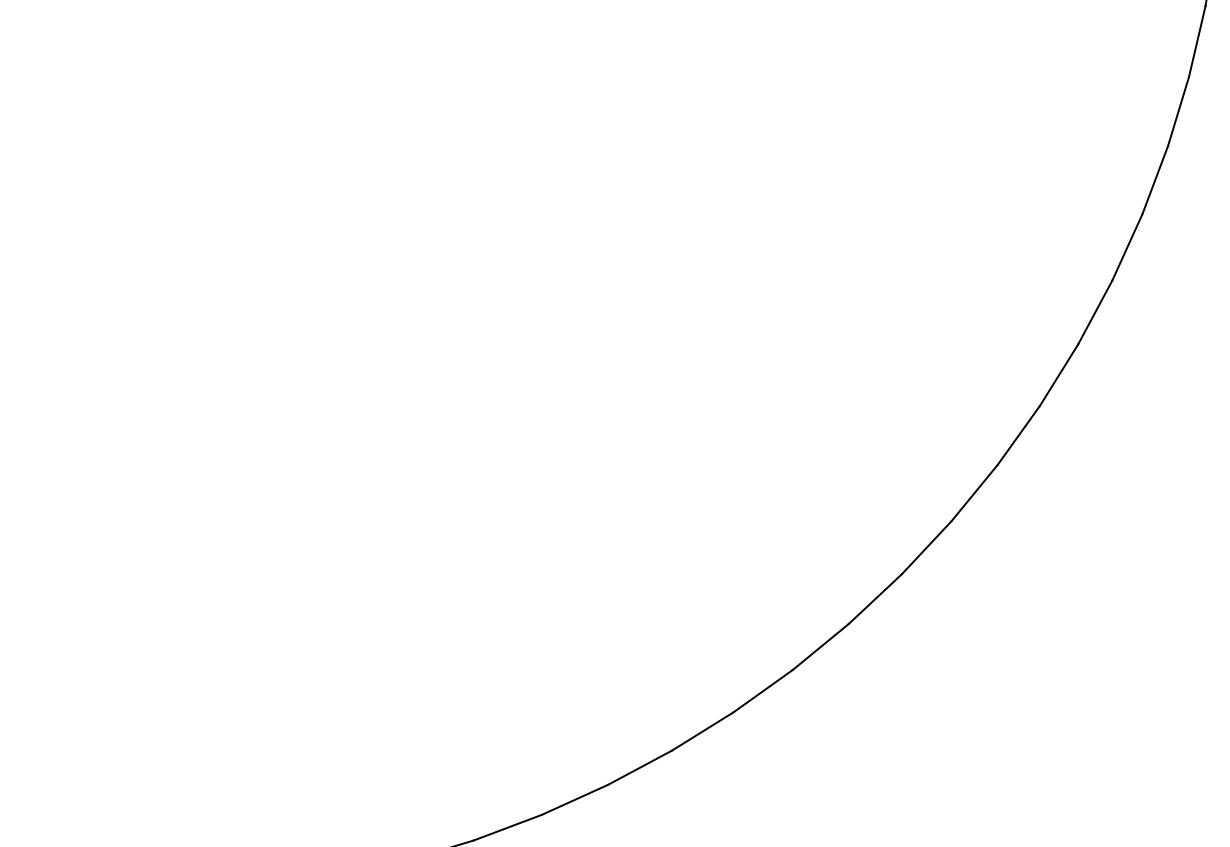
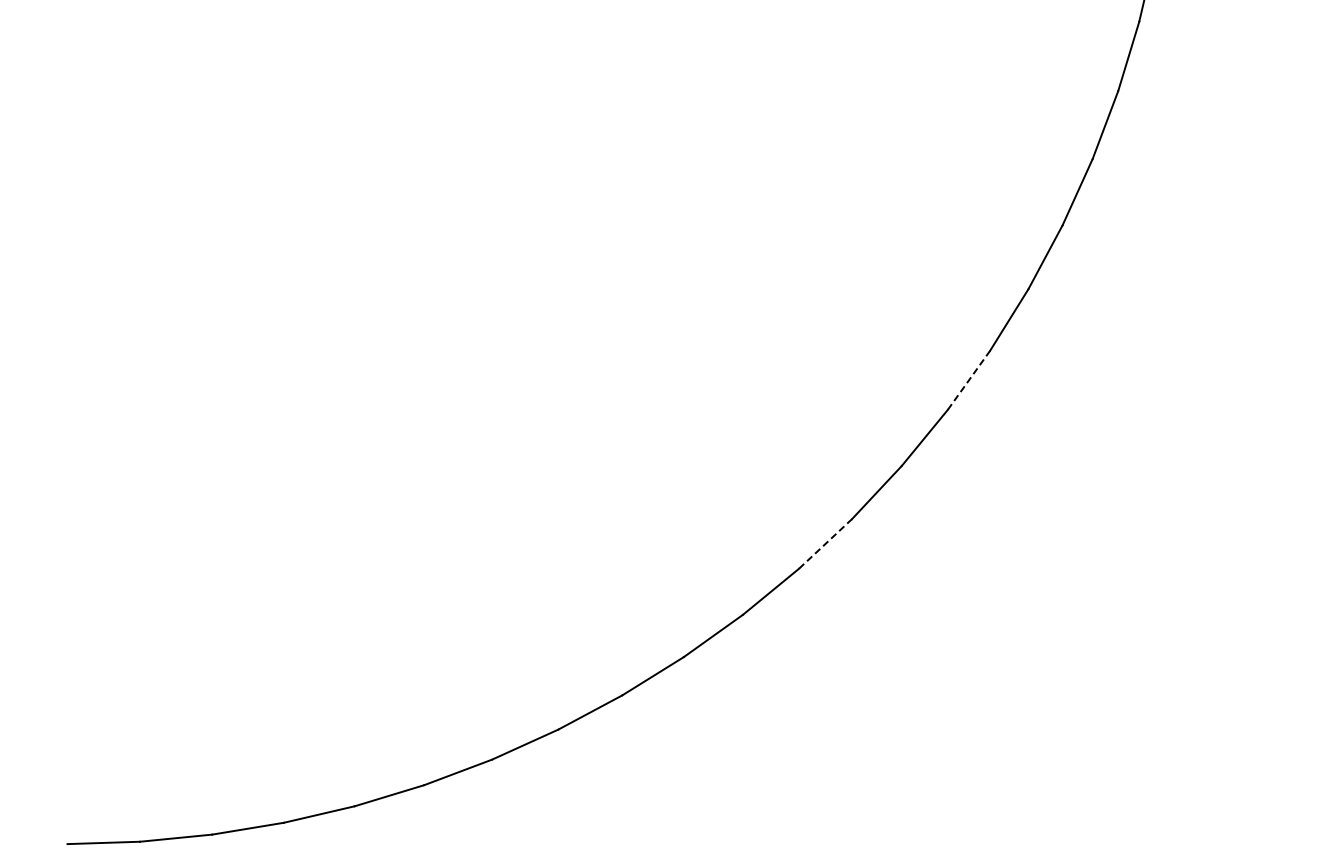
line: (1019, 435) -> (969, 380), solid -> dashed
line: (875, 598) -> (825, 543), solid -> dashed

